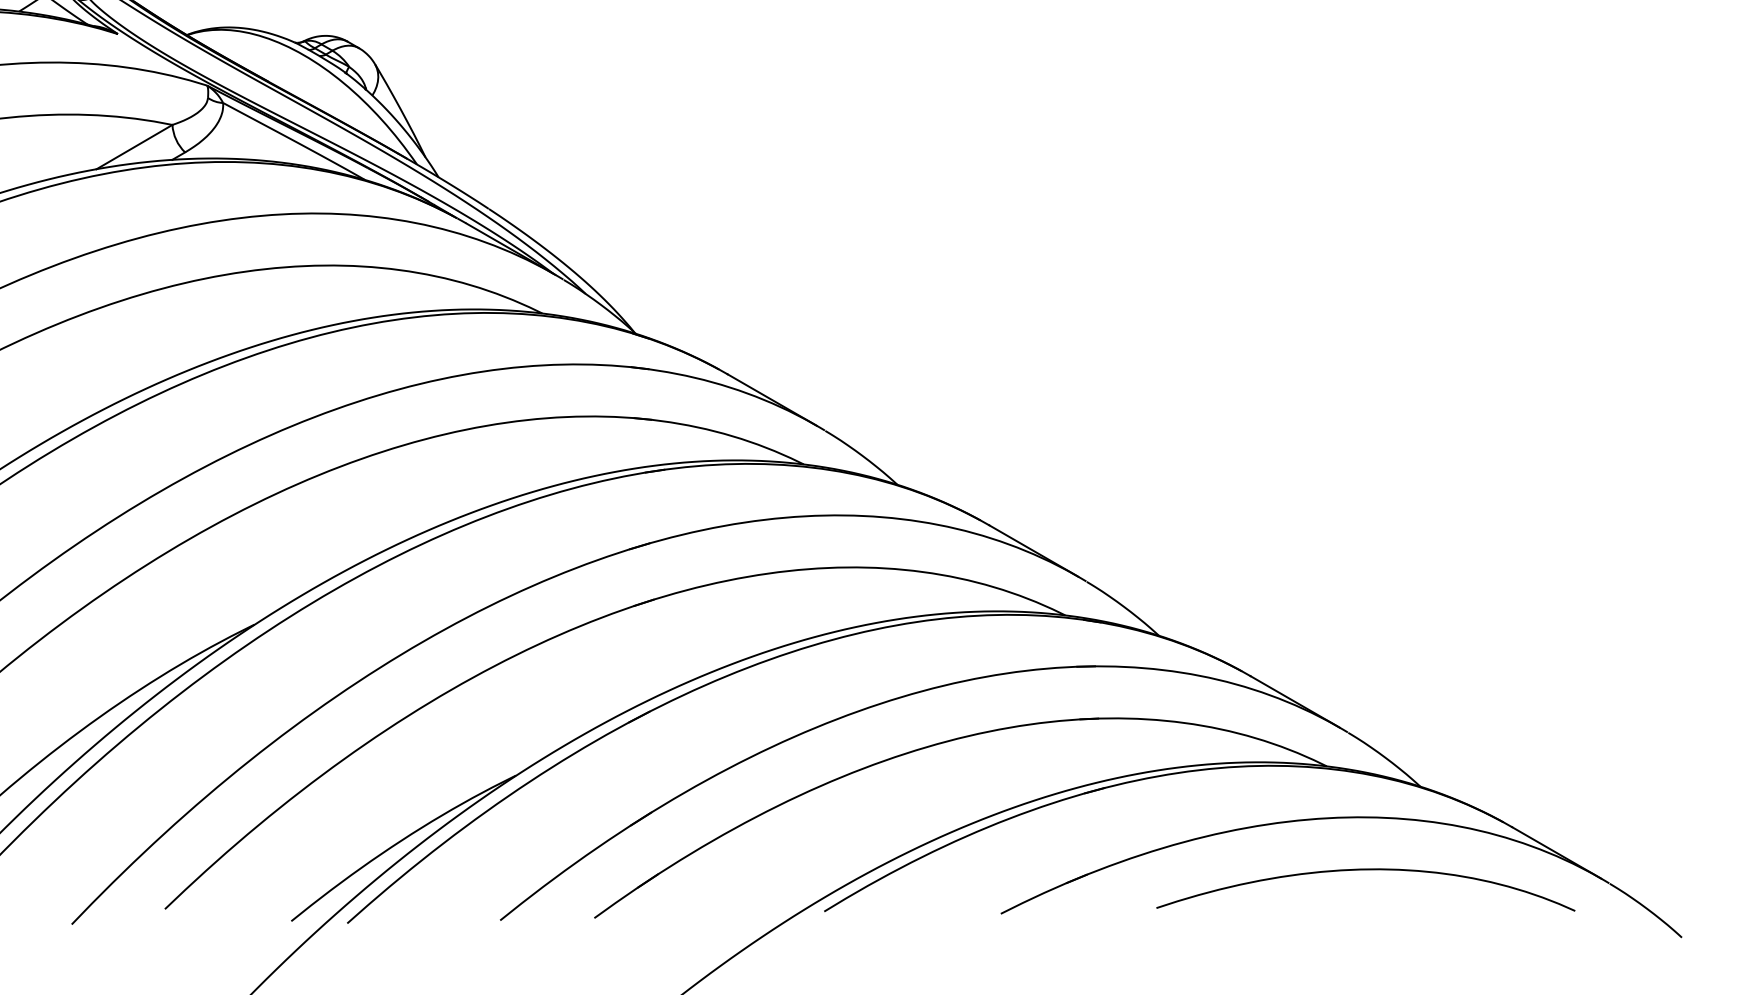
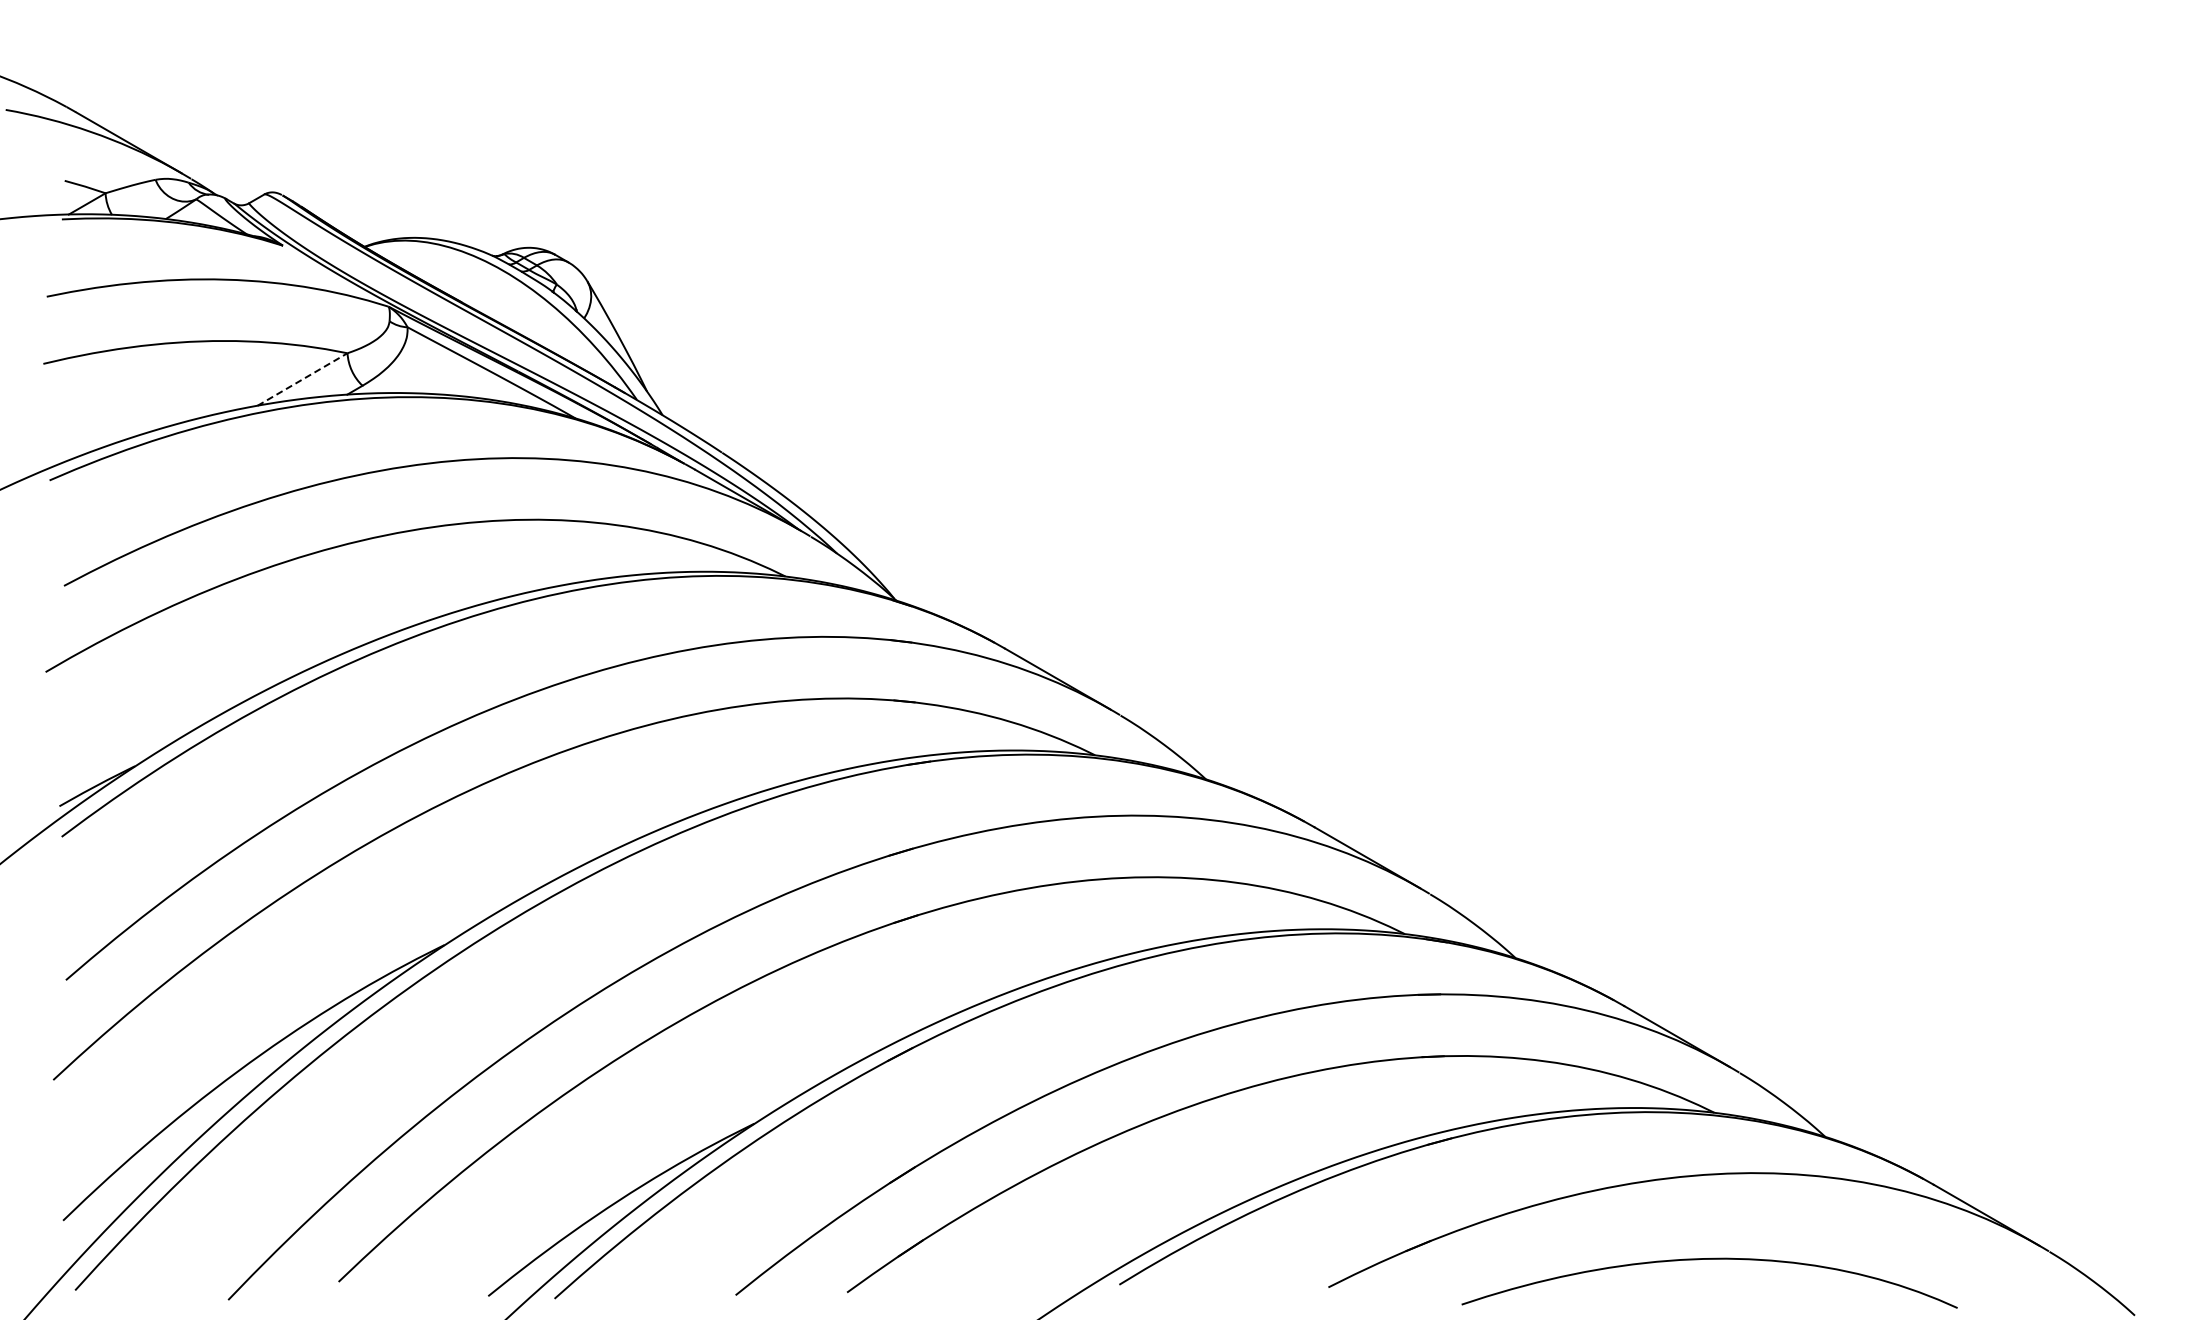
line: (134, 147) -> (302, 379), solid -> dashed
curve: (1365, 869) -> (1709, 1259), moved

